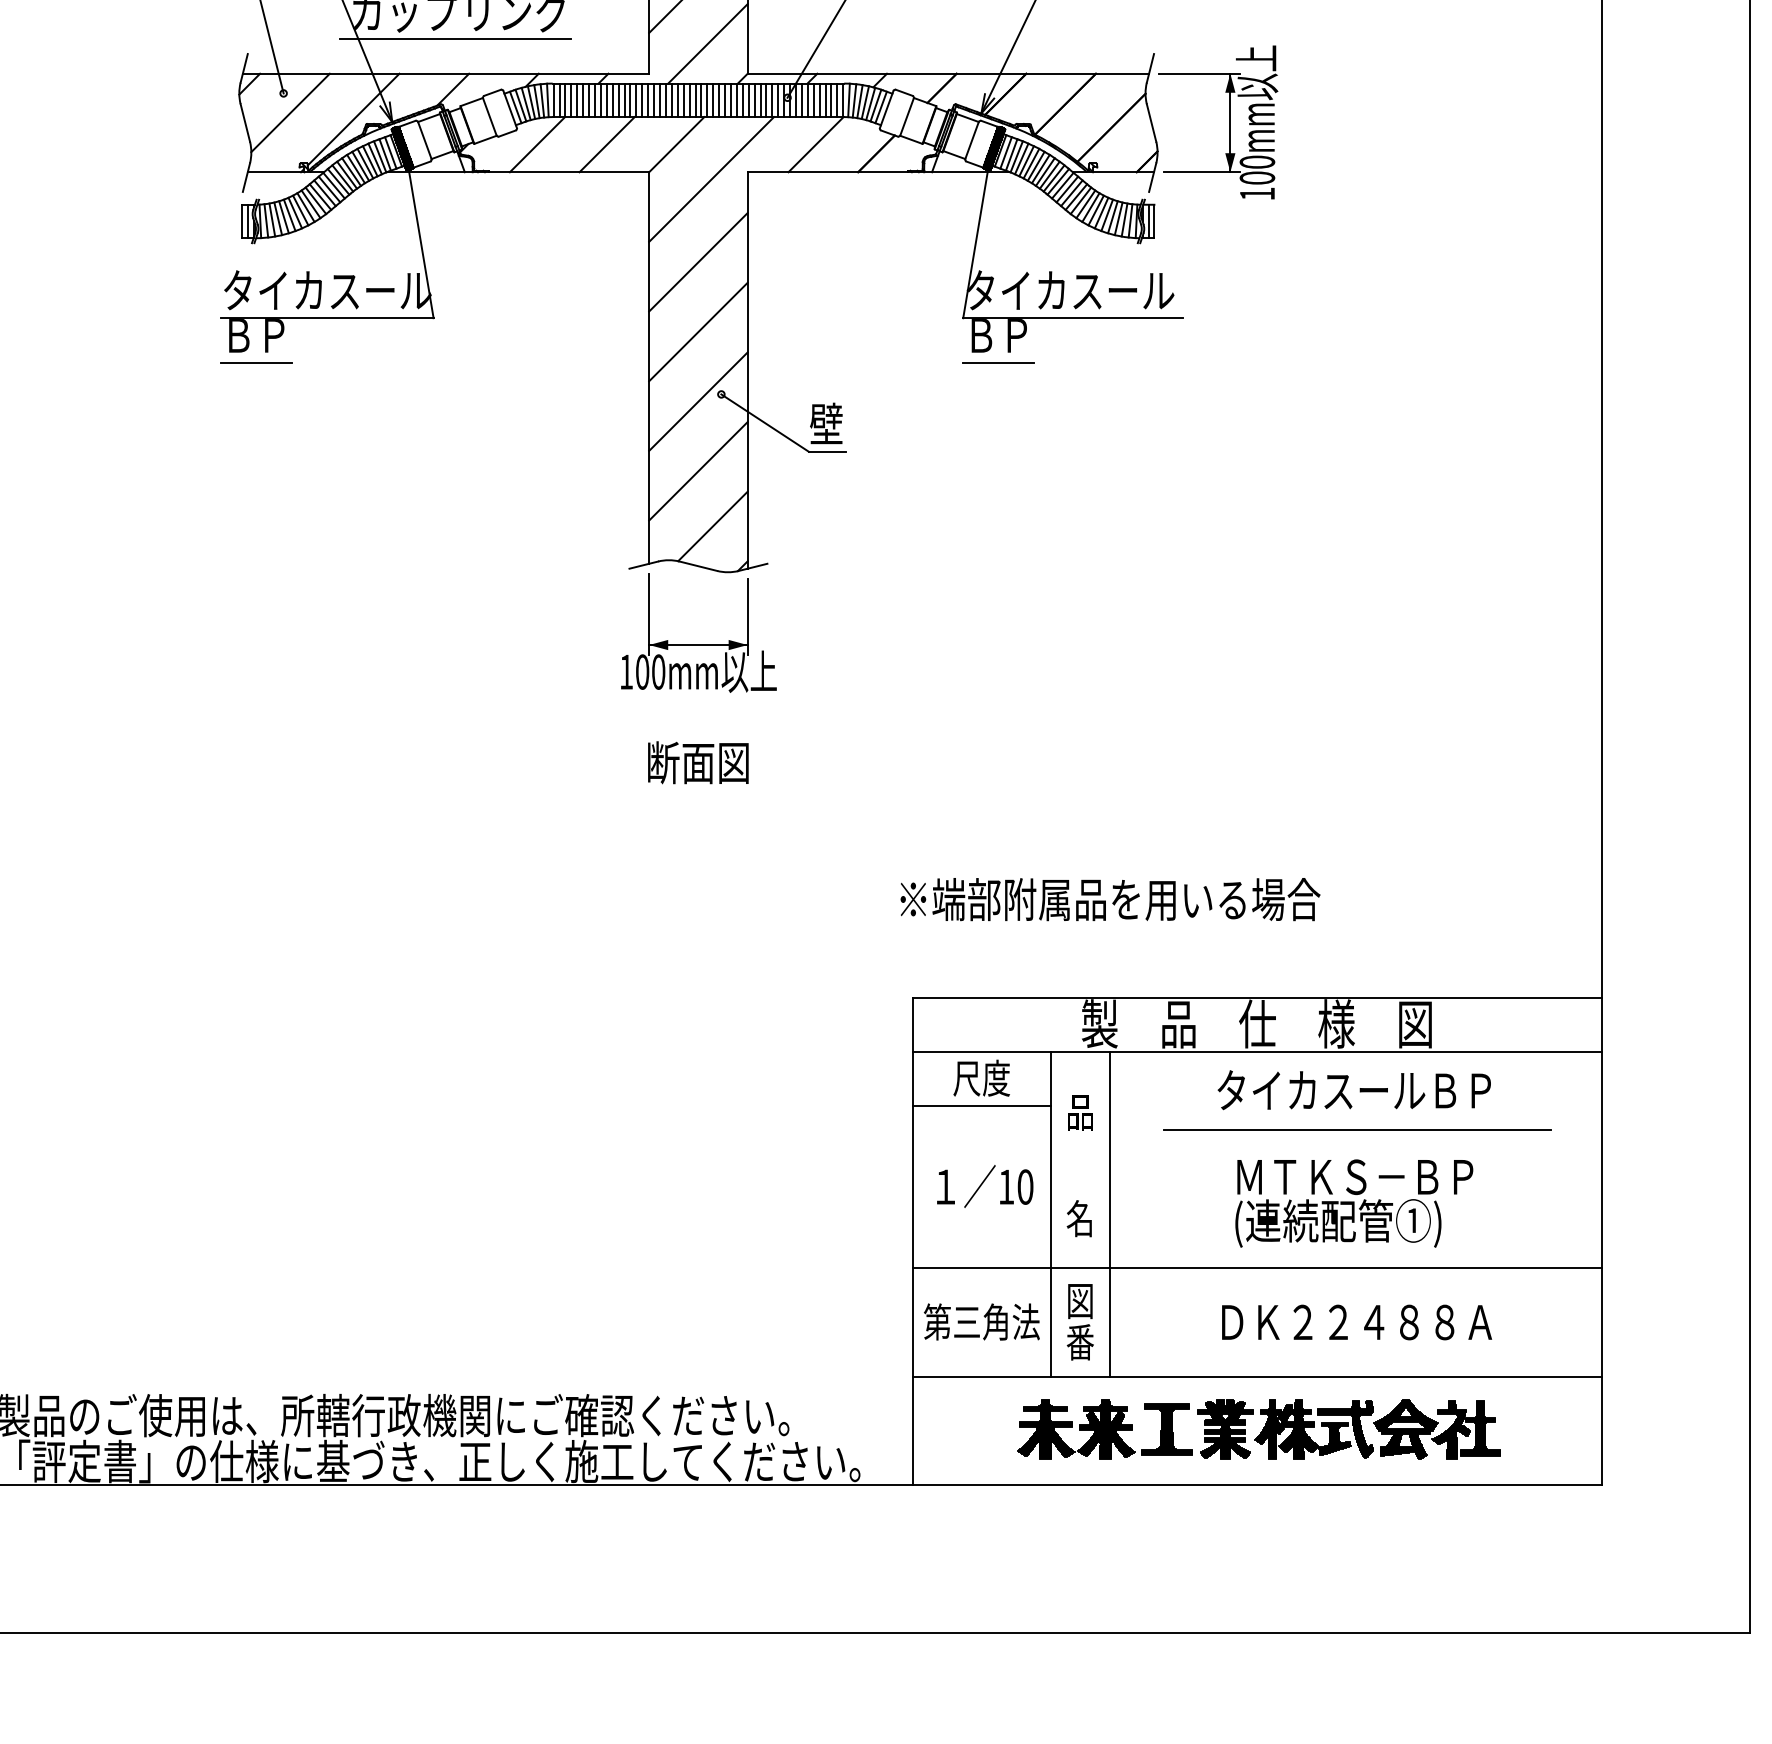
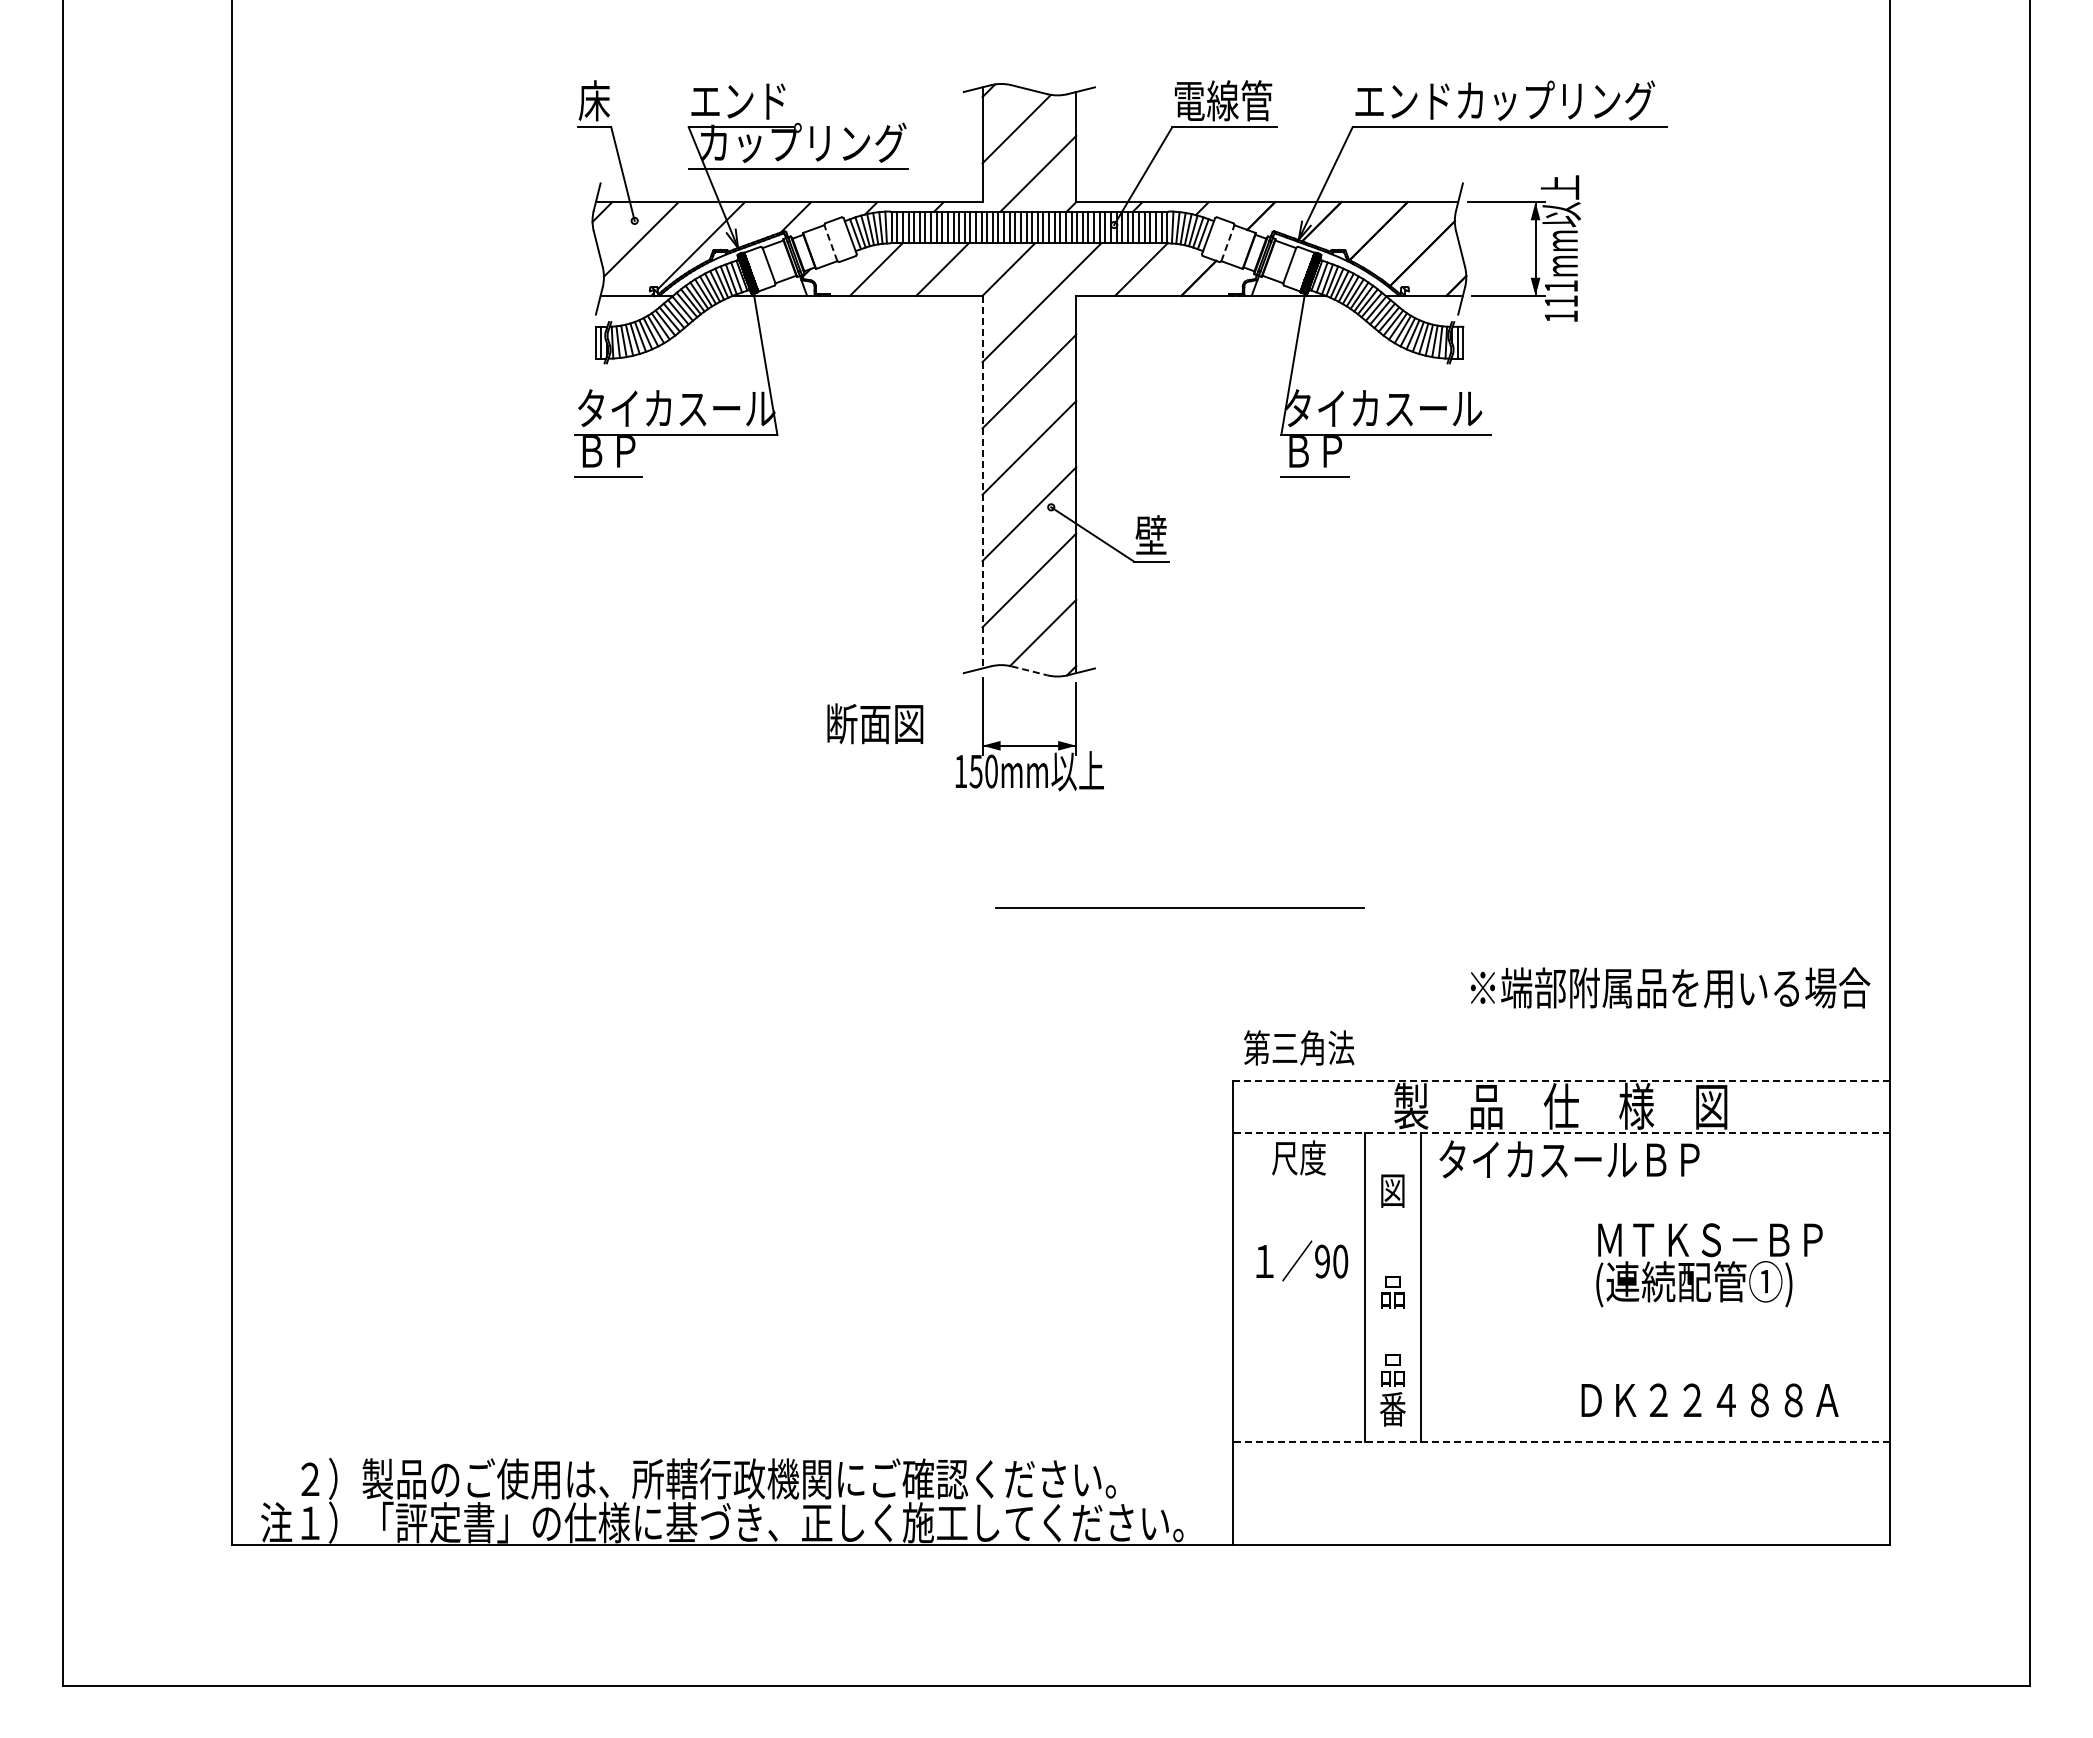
line: (489, 116) -> (830, 242), solid -> dashed
line: (907, 116) -> (1228, 242), solid -> dashed
text: (1257, 169) -> (1561, 293), 100mm -> 111mm
line: (649, 368) -> (982, 482), solid -> dashed
line: (698, 565) -> (1029, 670), solid -> dashed
text: (641, 672) -> (975, 771), 100mm -> 150mm
text: (698, 762) -> (875, 723), moved
text: (1110, 899) -> (1670, 987), moved
line: (1258, 997) -> (1562, 1081), solid -> dashed
line: (1257, 1051) -> (1561, 1132), solid -> dashed
text: (1354, 1090) -> (1569, 1159), moved
line: (981, 1106) -> (1298, 1184), removed
text: (1080, 1112) -> (1392, 1190), 品 -> 図
line: (1357, 1130) -> (1179, 907), moved
text: (1006, 1187) -> (1322, 1261), 10 -> 90
text: (1354, 1203) -> (1709, 1265), moved
text: (1080, 1218) -> (1392, 1291), 名 -> 品
line: (1257, 1267) -> (1561, 1338), removed
text: (1080, 1301) -> (1392, 1370), 図 -> 品
text: (982, 1321) -> (1299, 1047), moved
text: (1356, 1322) -> (1709, 1400), moved
line: (1257, 1377) -> (1561, 1442), solid -> dashed
part: (1258, 1429) -> (1562, 1492), removed

